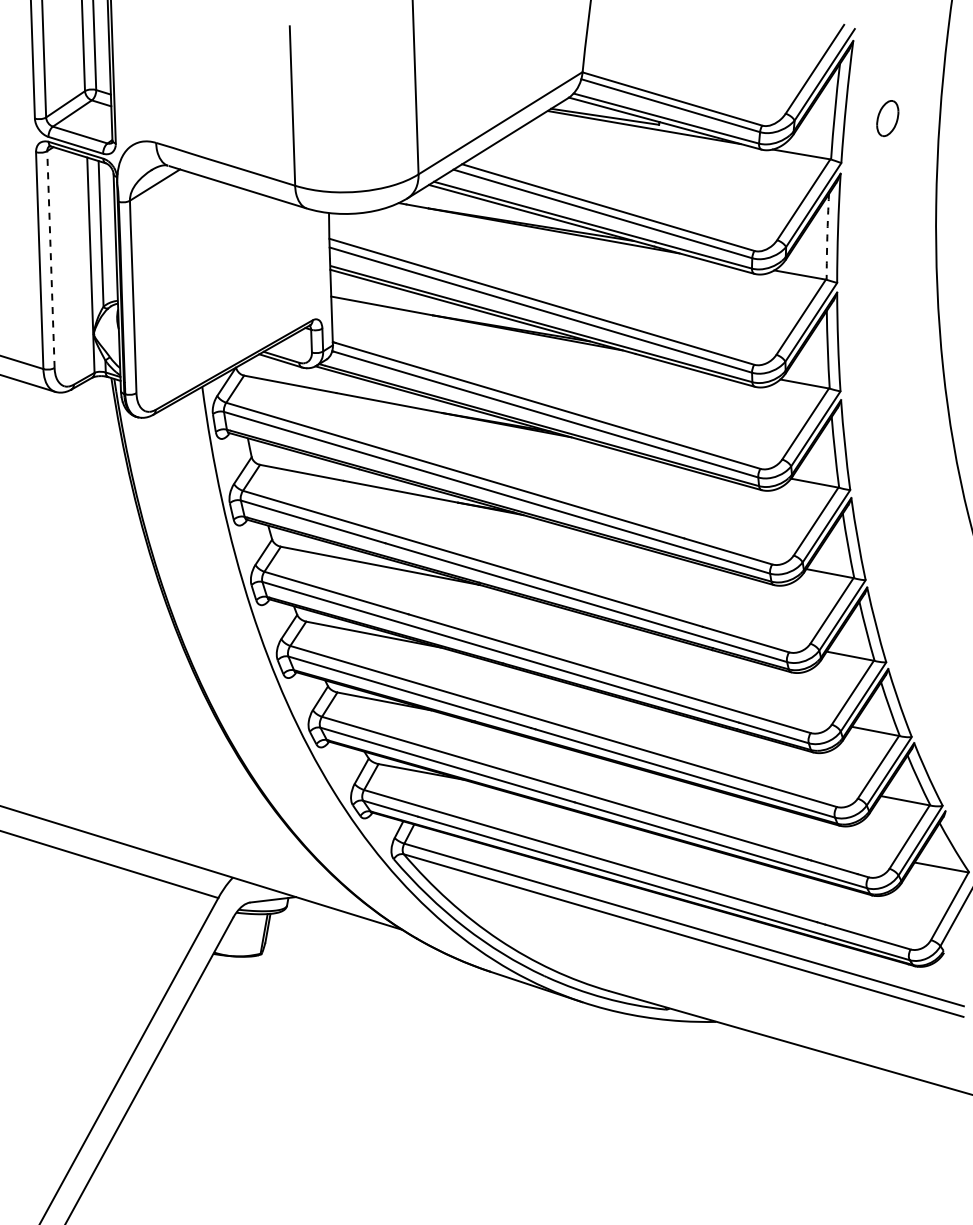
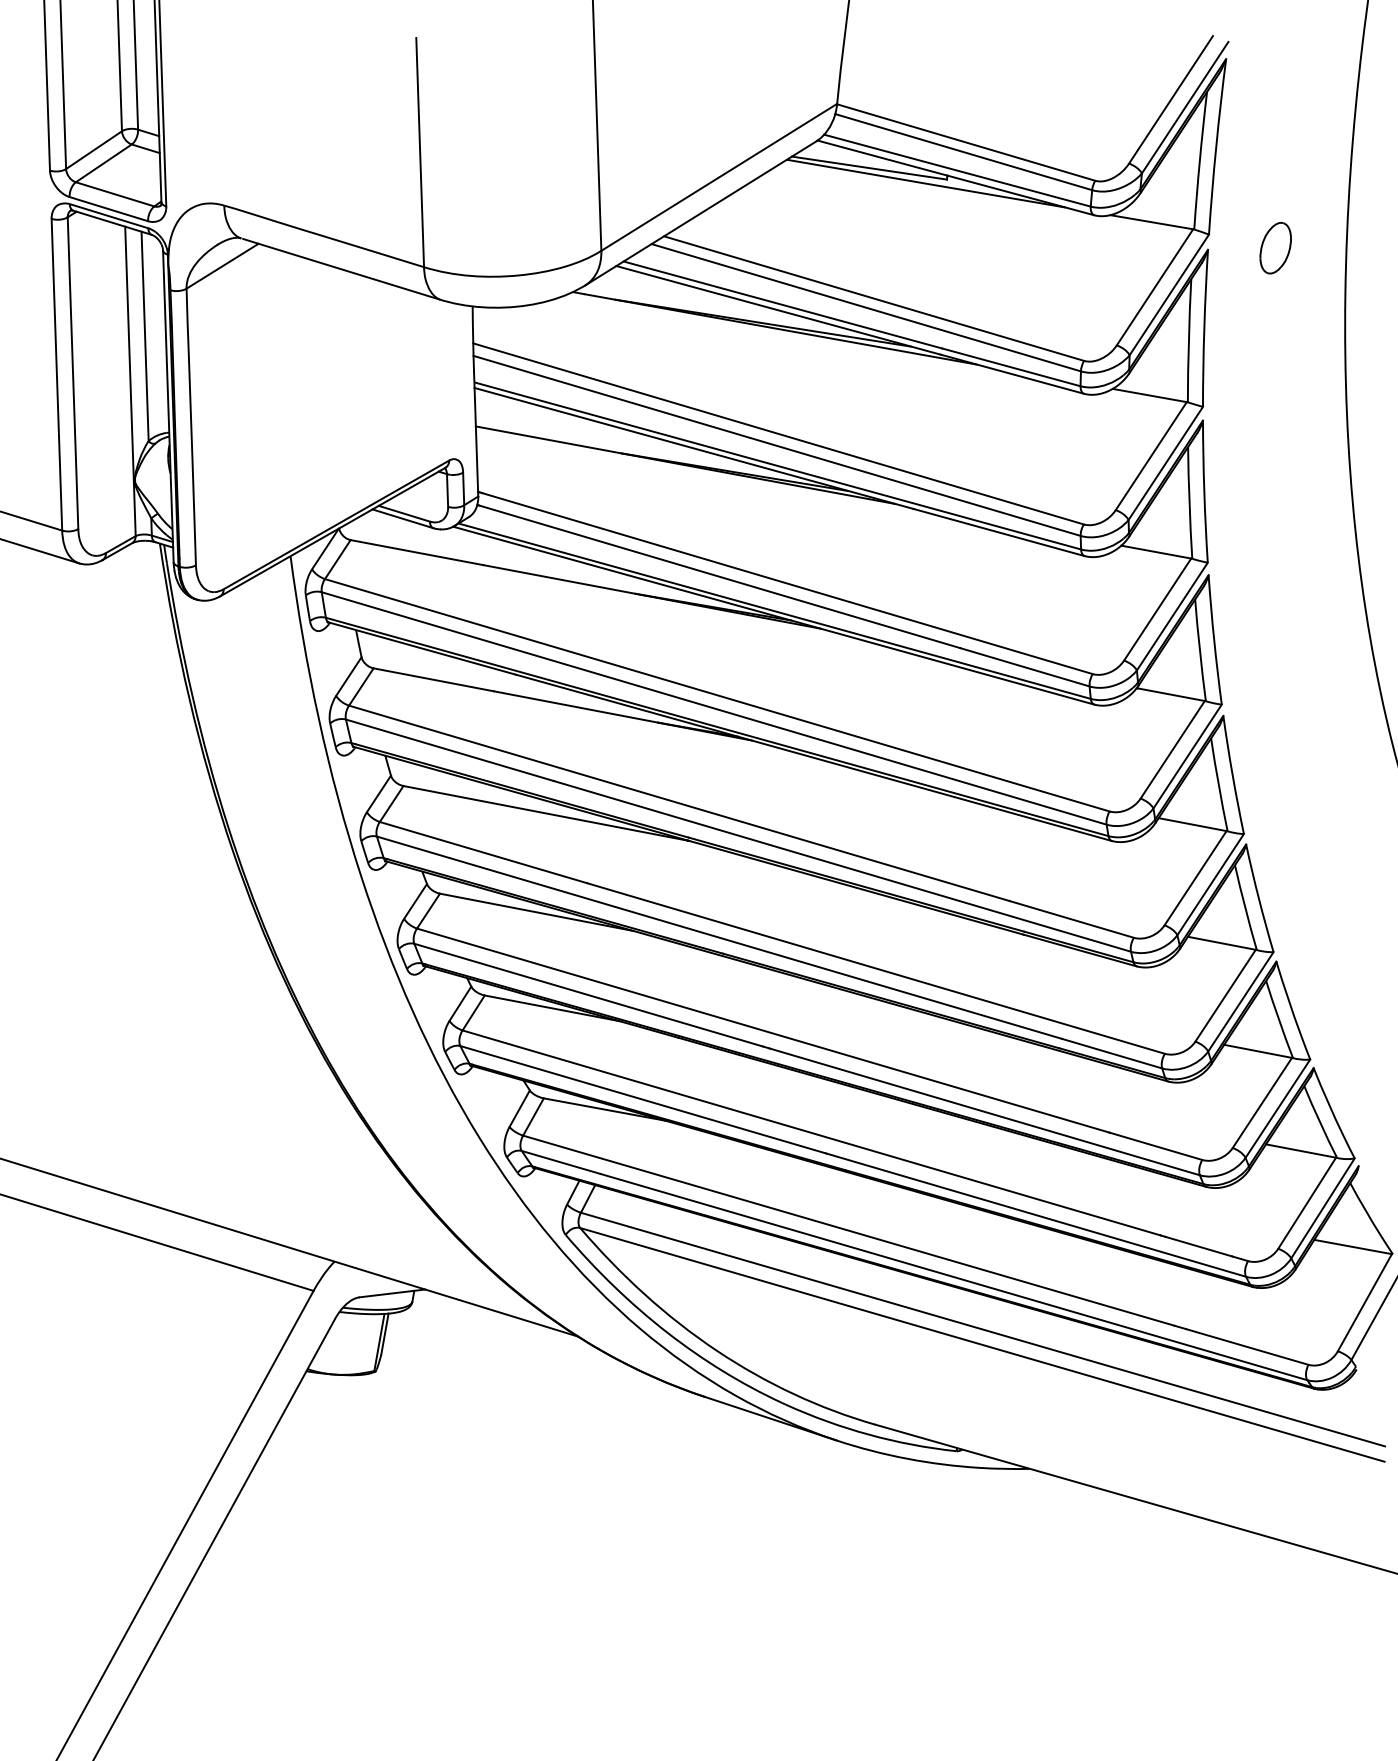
part: (887, 118) -> (1275, 248), moved
arc: (827, 236) -> (1189, 340), dashed -> solid
line: (50, 259) -> (72, 373), dashed -> solid

